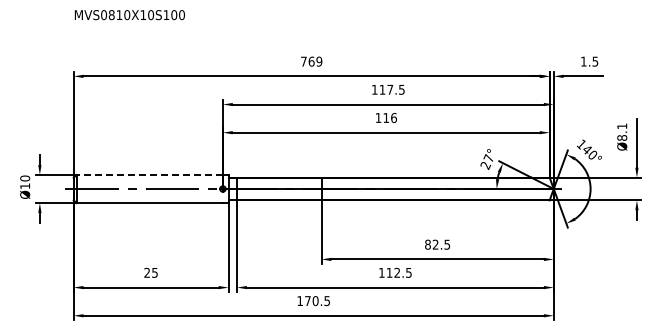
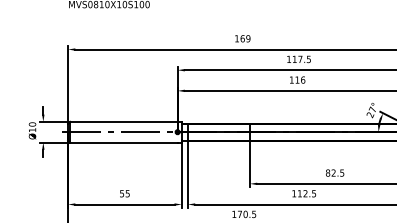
text: (303, 61) -> (236, 38), 769 -> 169
line: (149, 174) -> (123, 121), dashed -> solid
text: (146, 272) -> (121, 193), 25 -> 55

